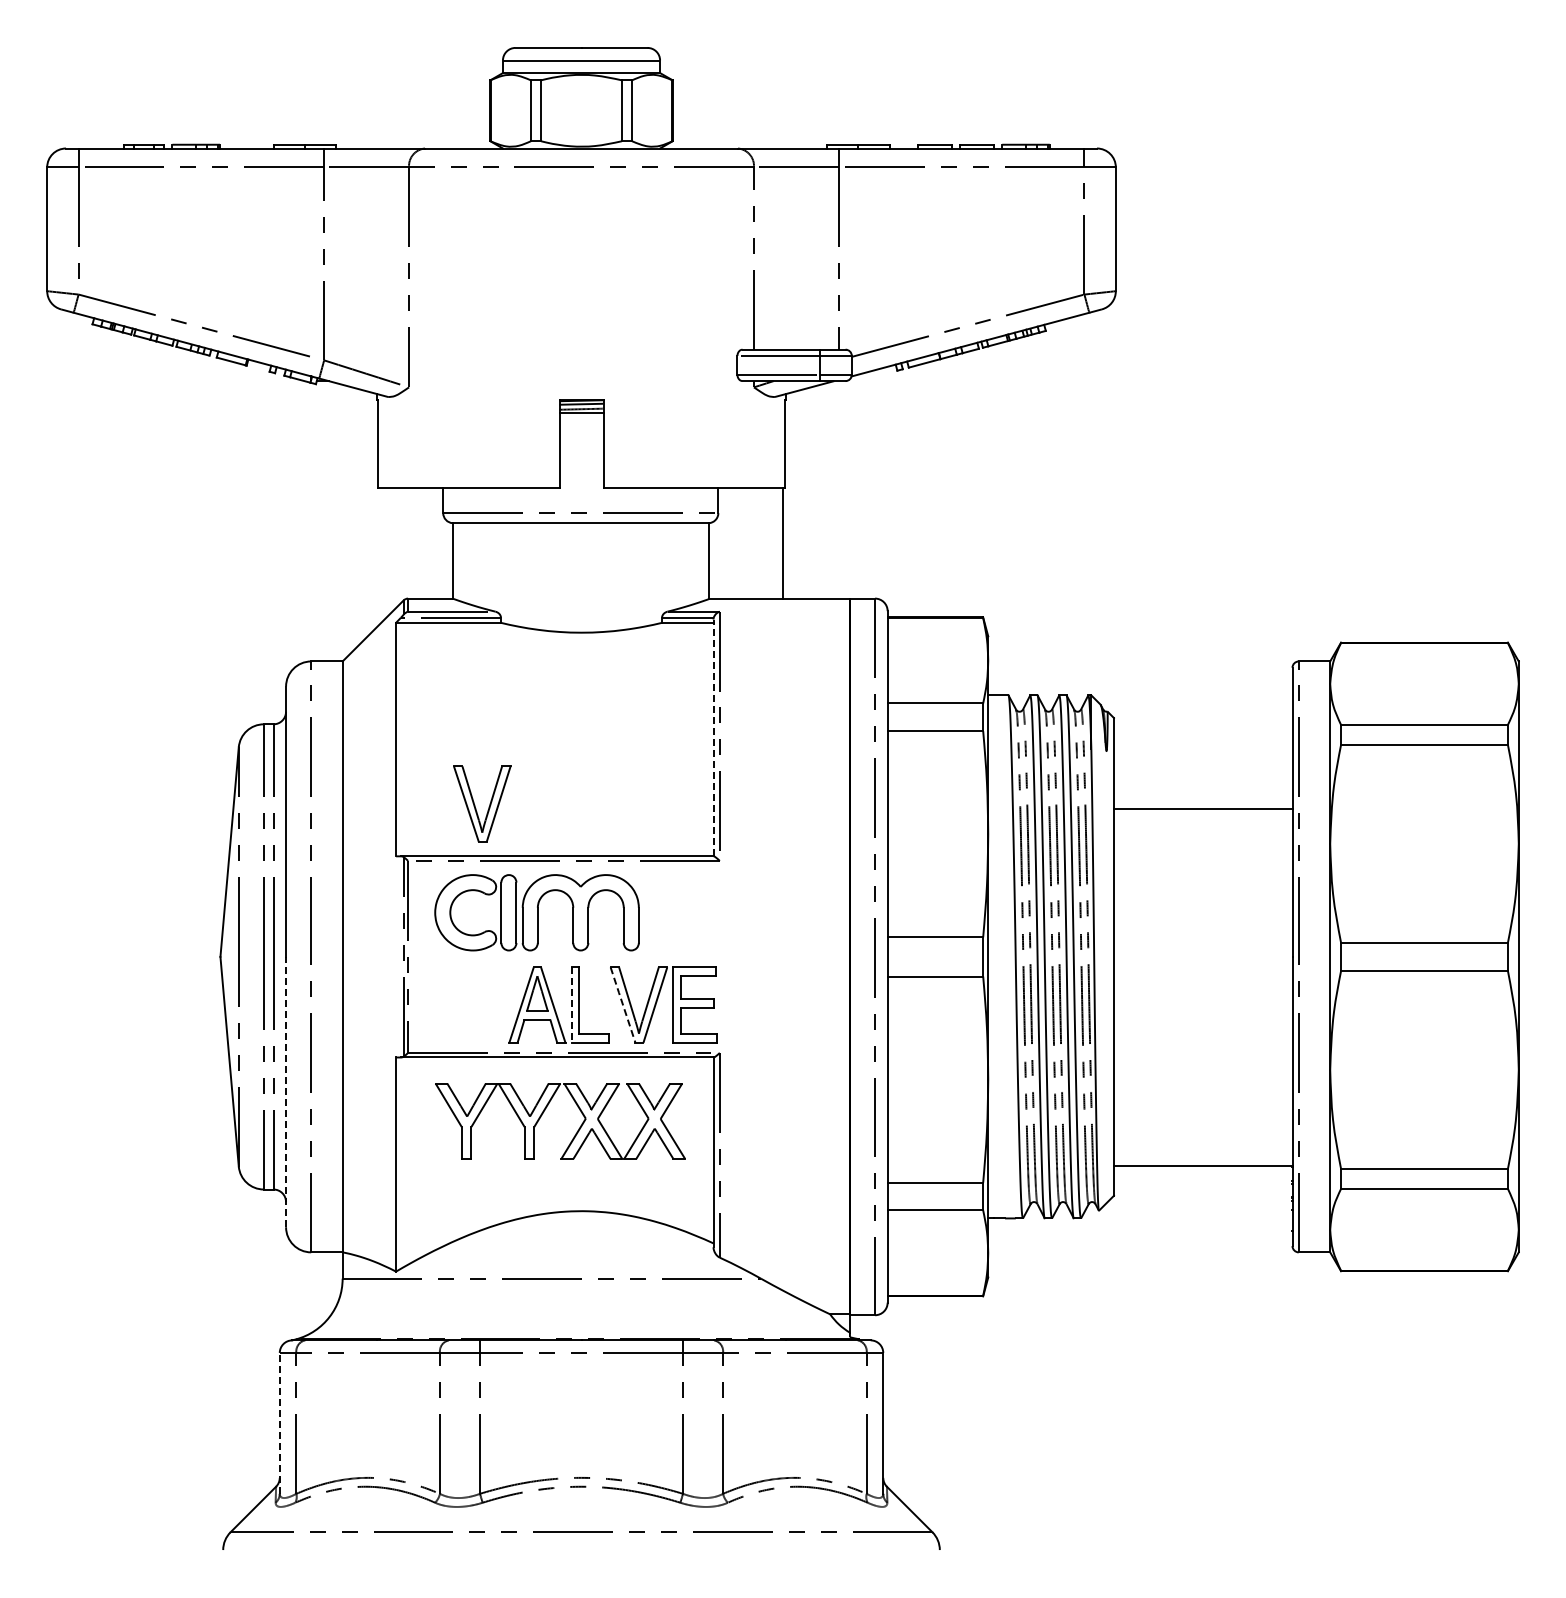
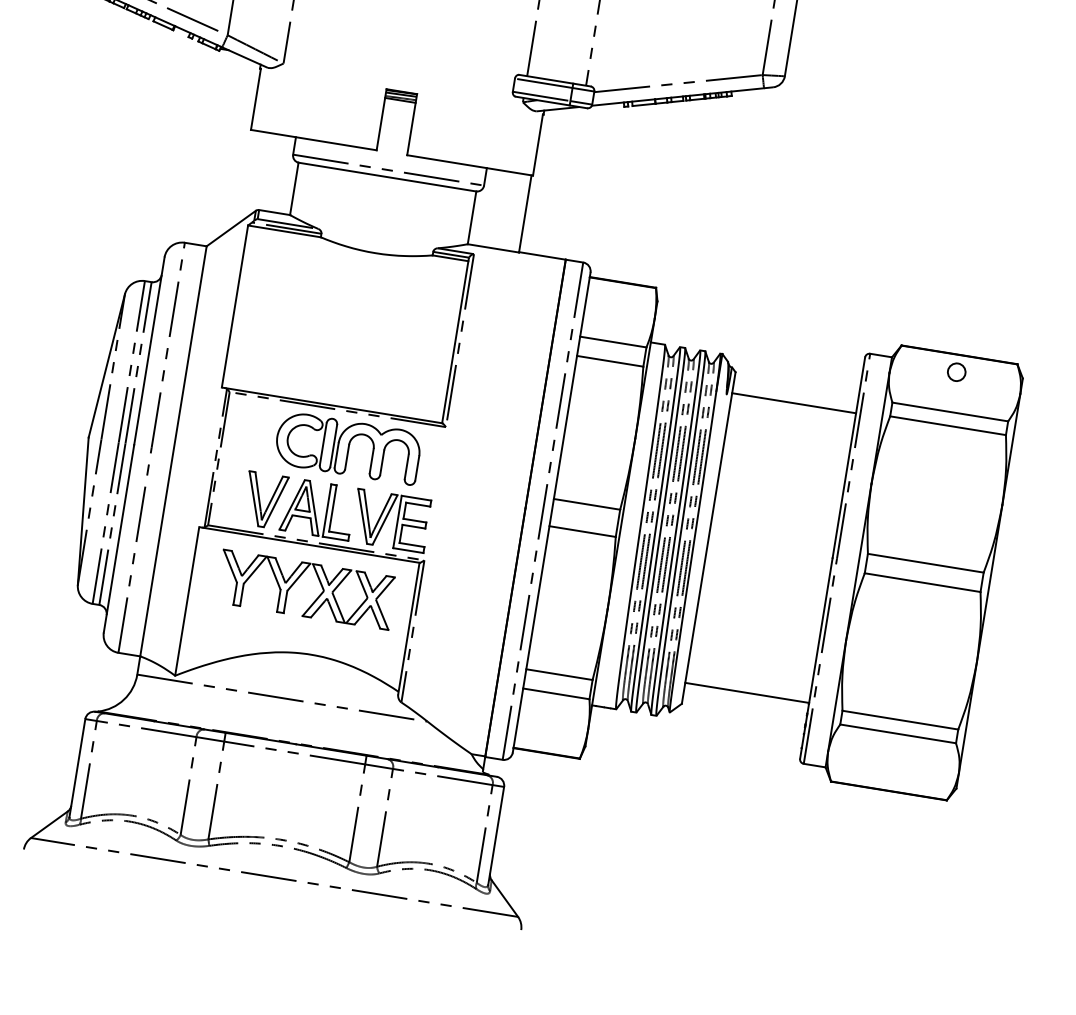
circle: (1424, 667) -> (956, 372), added
line: (713, 737) -> (455, 340), dashed -> solid
part: (488, 806) -> (269, 502), moved
line: (1202, 809) -> (793, 403), moved
part: (536, 912) -> (347, 447), moved
line: (571, 1005) -> (326, 510), dashed -> solid
line: (623, 1005) -> (362, 516), dashed -> solid
line: (286, 1091) -> (119, 538), dashed -> solid
line: (279, 1422) -> (77, 767), dashed -> solid

